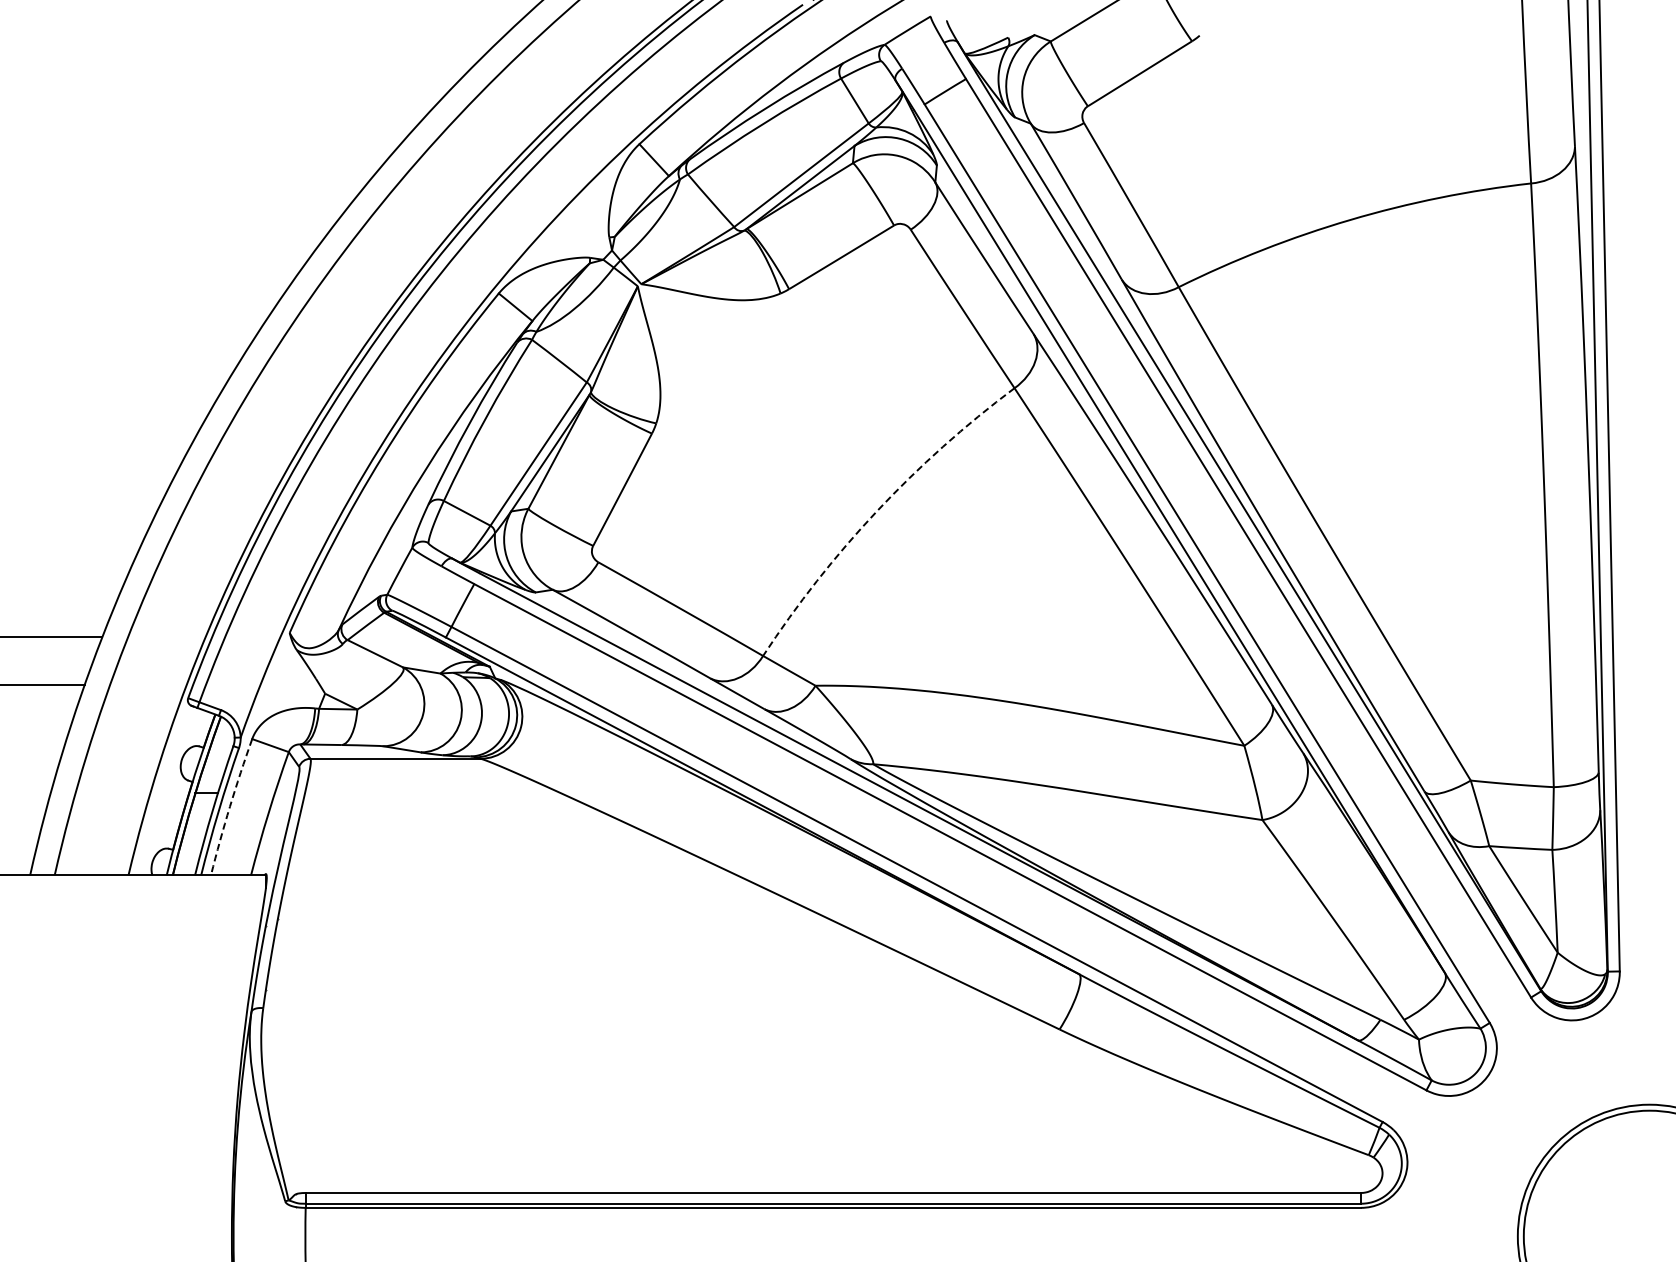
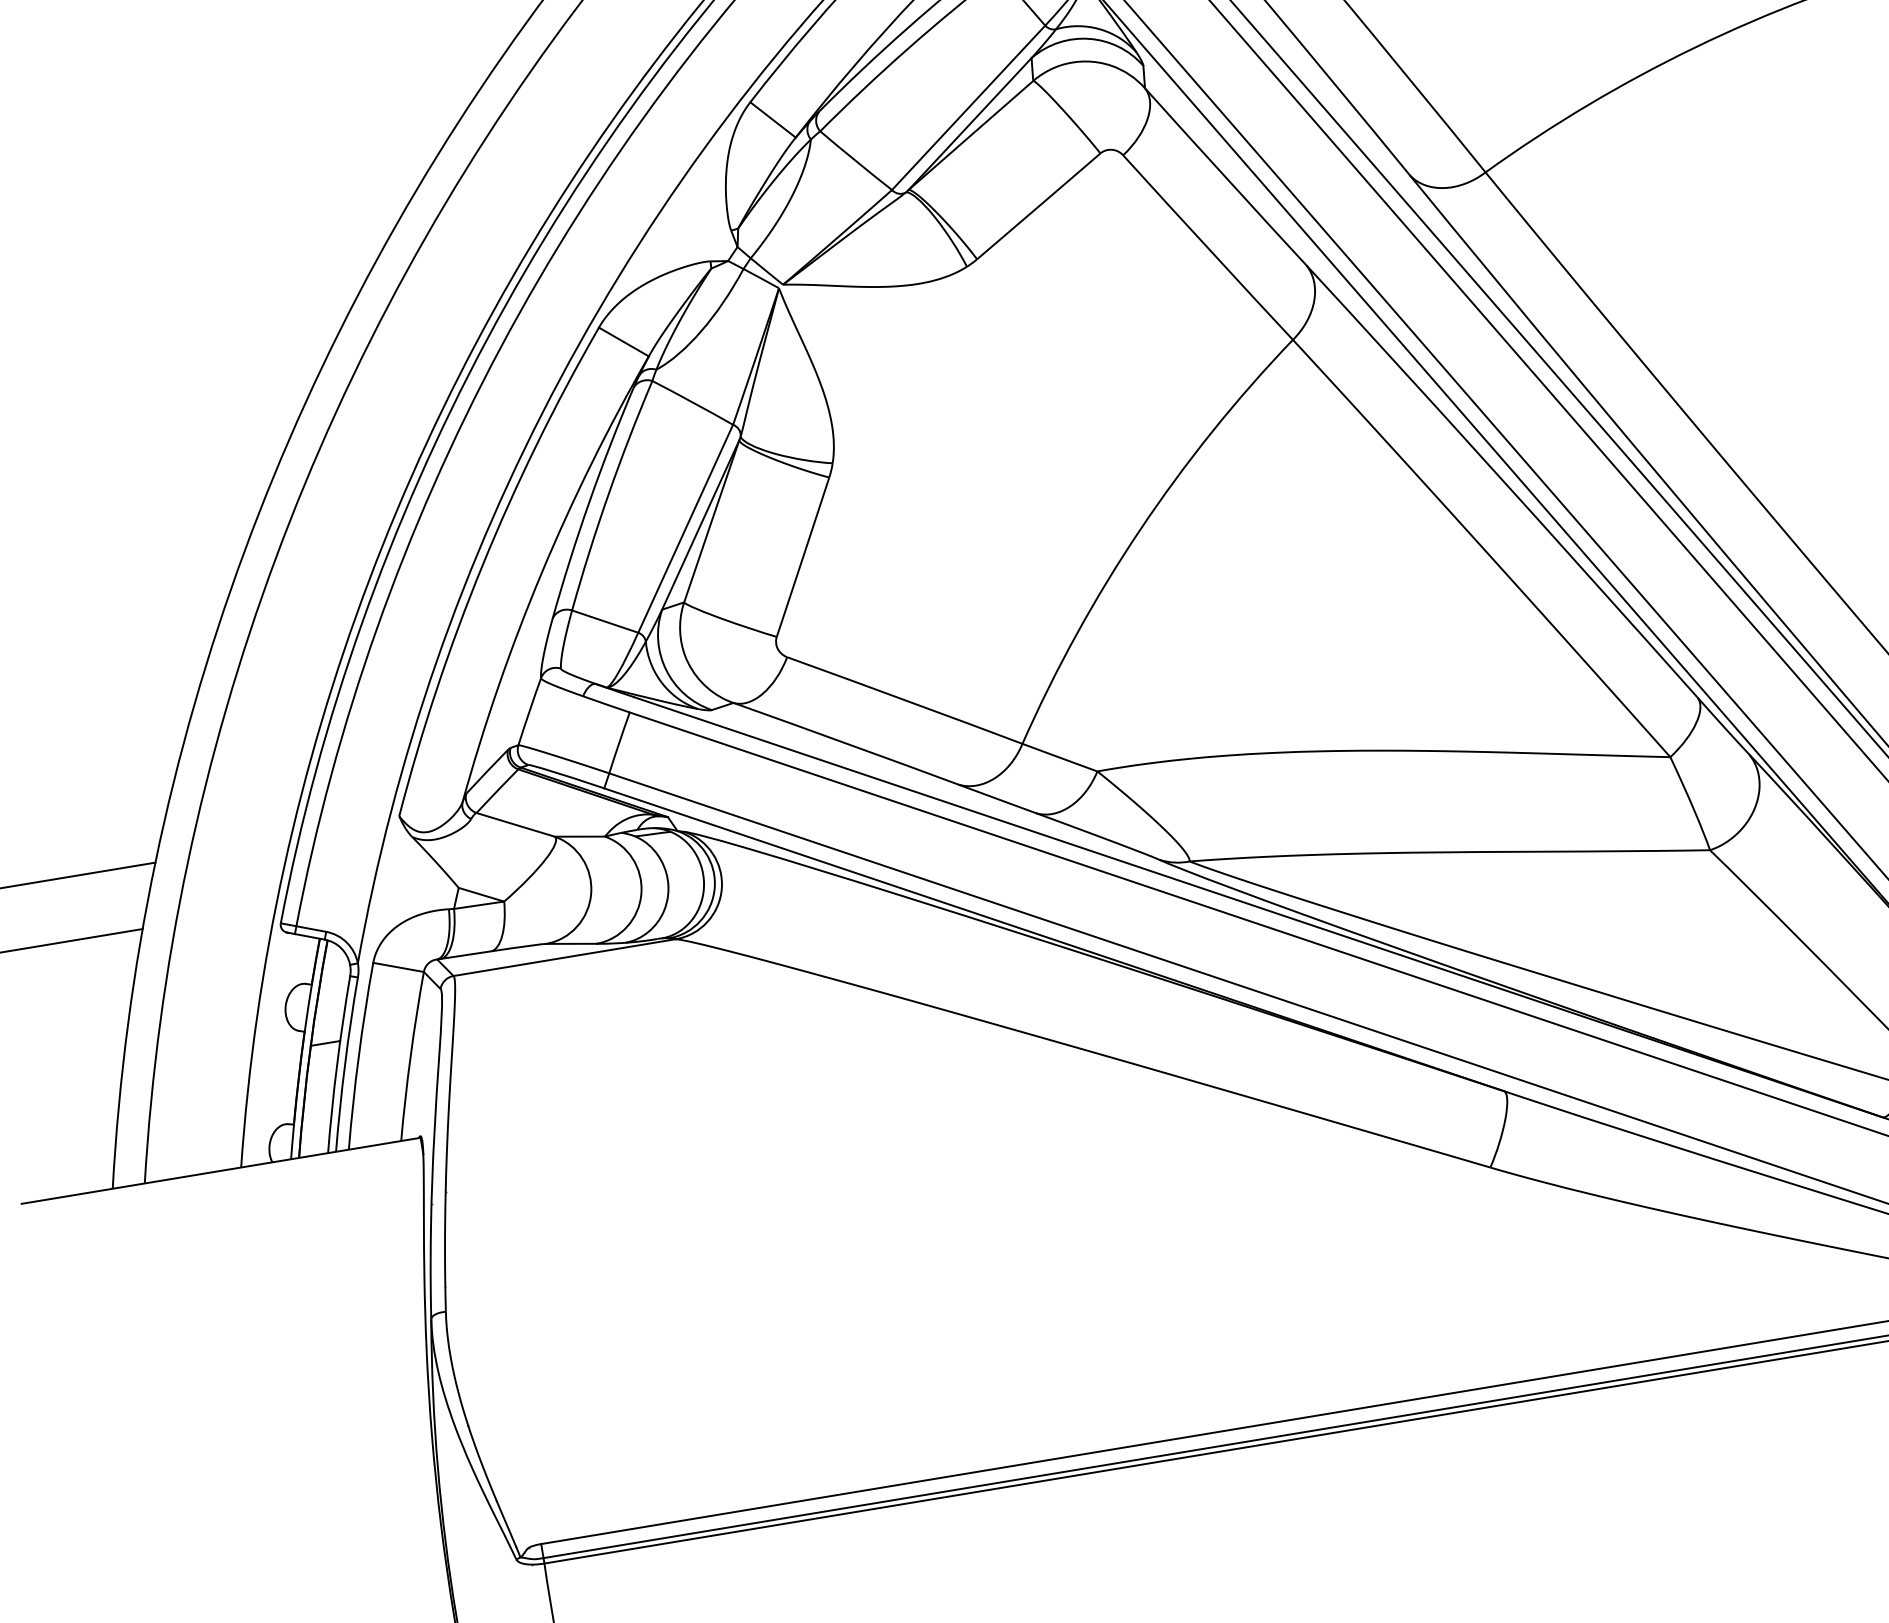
arc: (877, 511) -> (1140, 530), dashed -> solid
arc: (229, 806) -> (358, 1055), dashed -> solid

